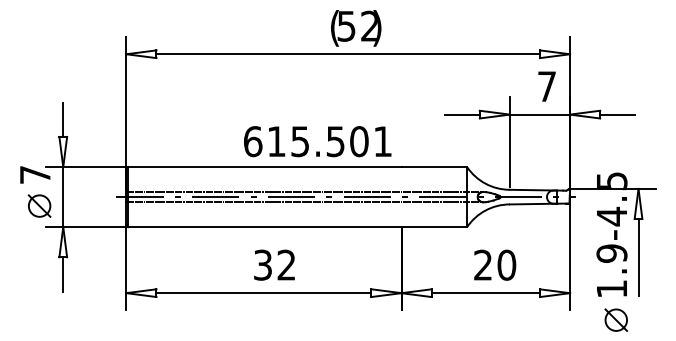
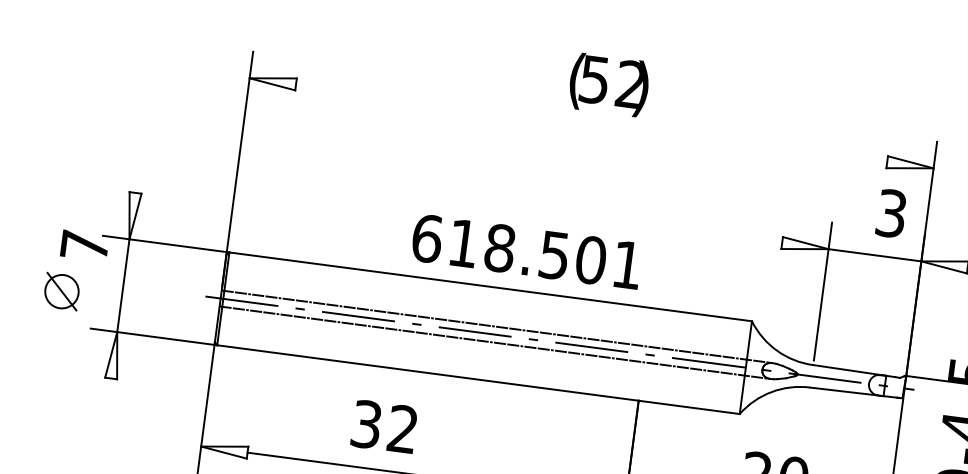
line: (347, 54) -> (590, 123), removed
text: (546, 86) -> (890, 213), 7 -> 3
line: (462, 114) -> (755, 239), removed
line: (63, 119) -> (139, 166), removed
text: (300, 141) -> (500, 248), 615.501 -> 618.501
part: (39, 205) -> (61, 290), moved
text: (274, 264) -> (384, 425), moved
line: (63, 274) -> (108, 405), removed

